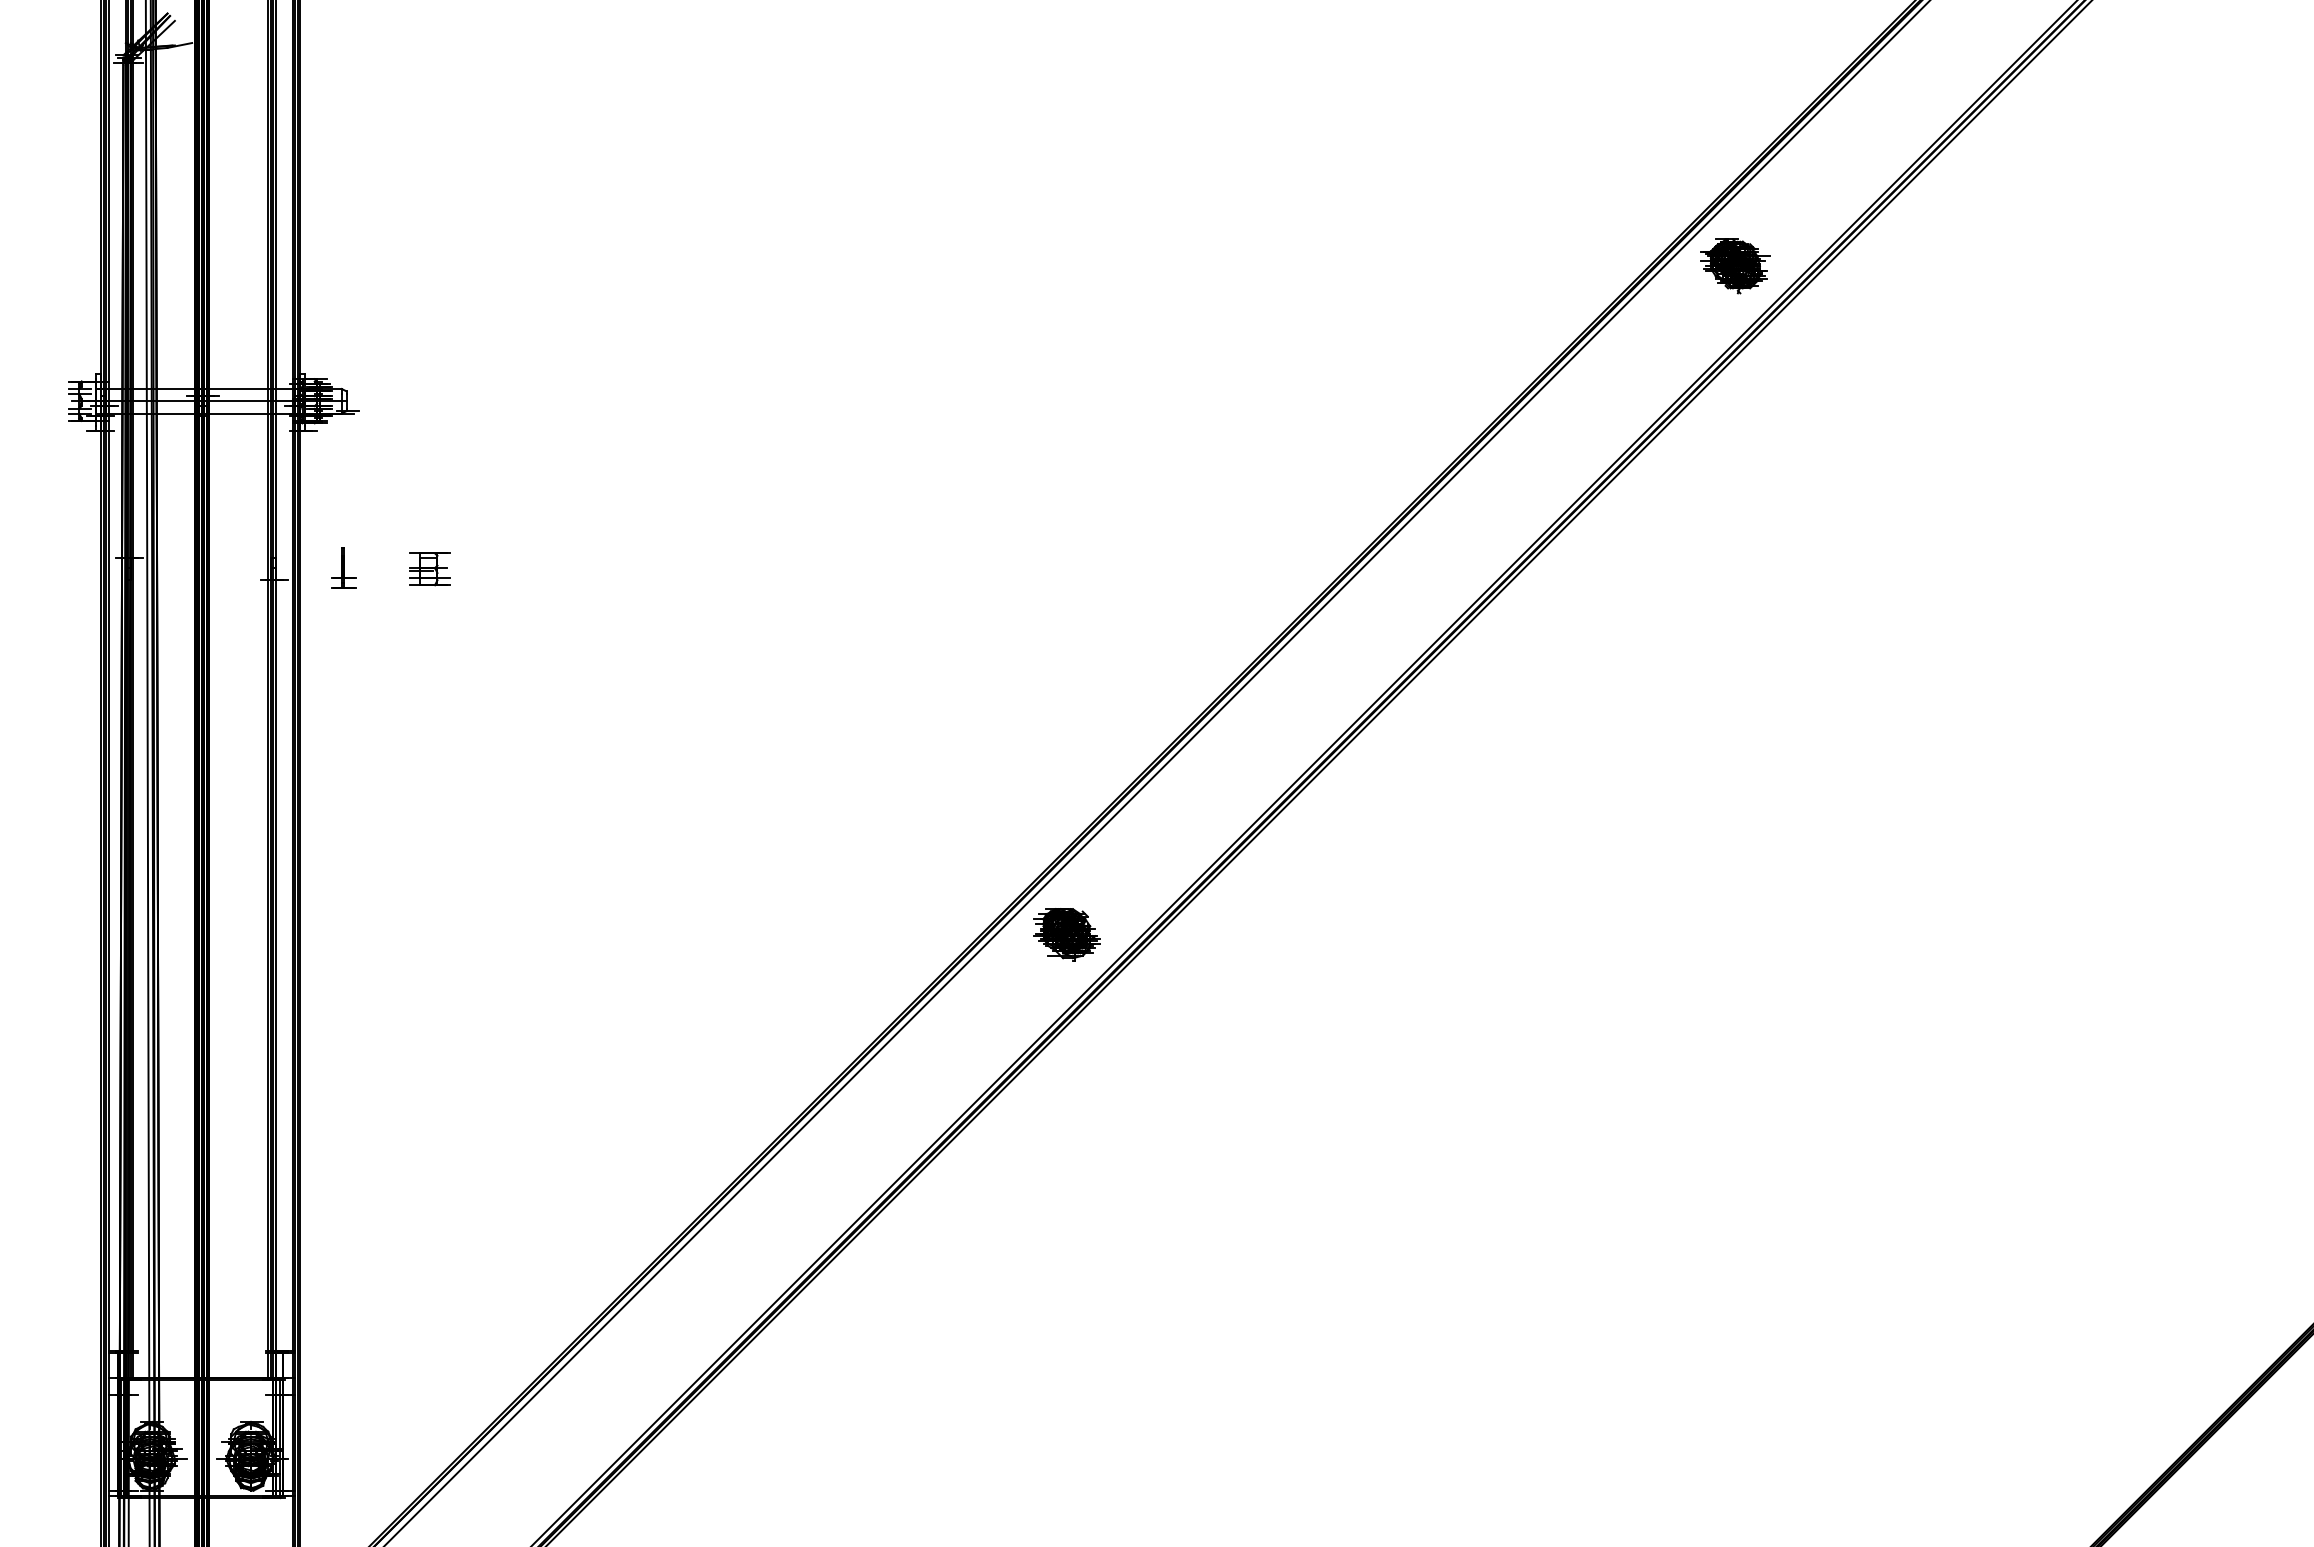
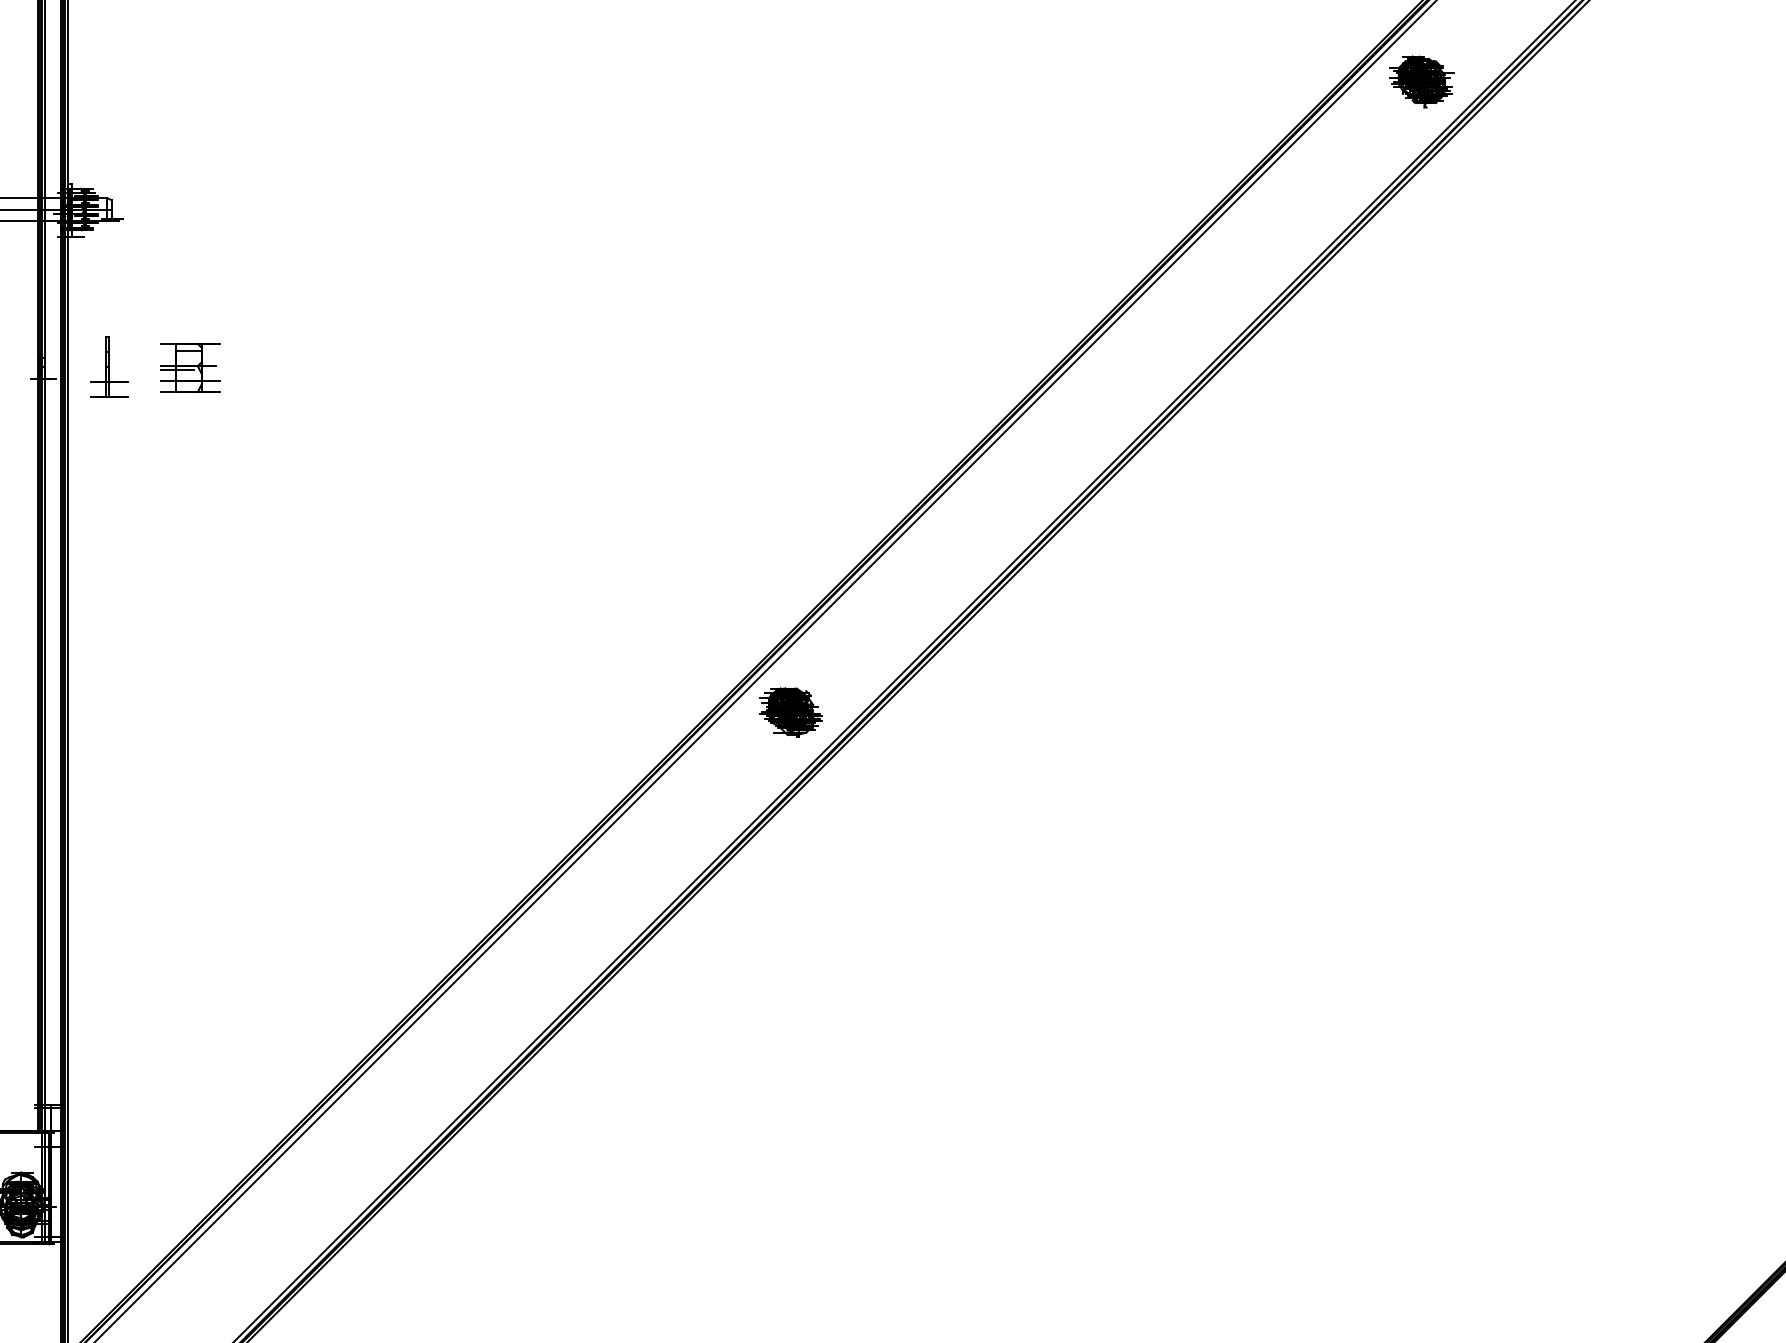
part: (343, 567) -> (108, 366), size x1.6
part: (429, 569) -> (189, 368), size x1.6

